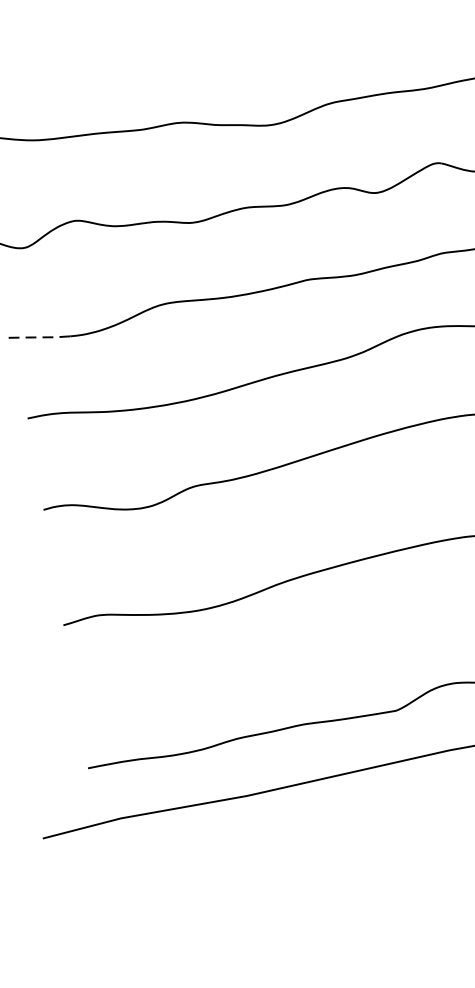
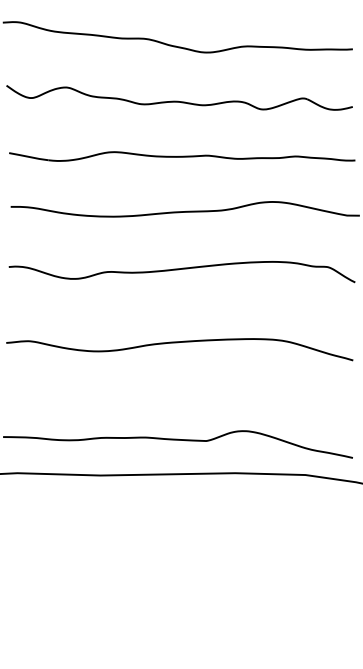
line: (38, 336) -> (28, 156), dashed -> solid

